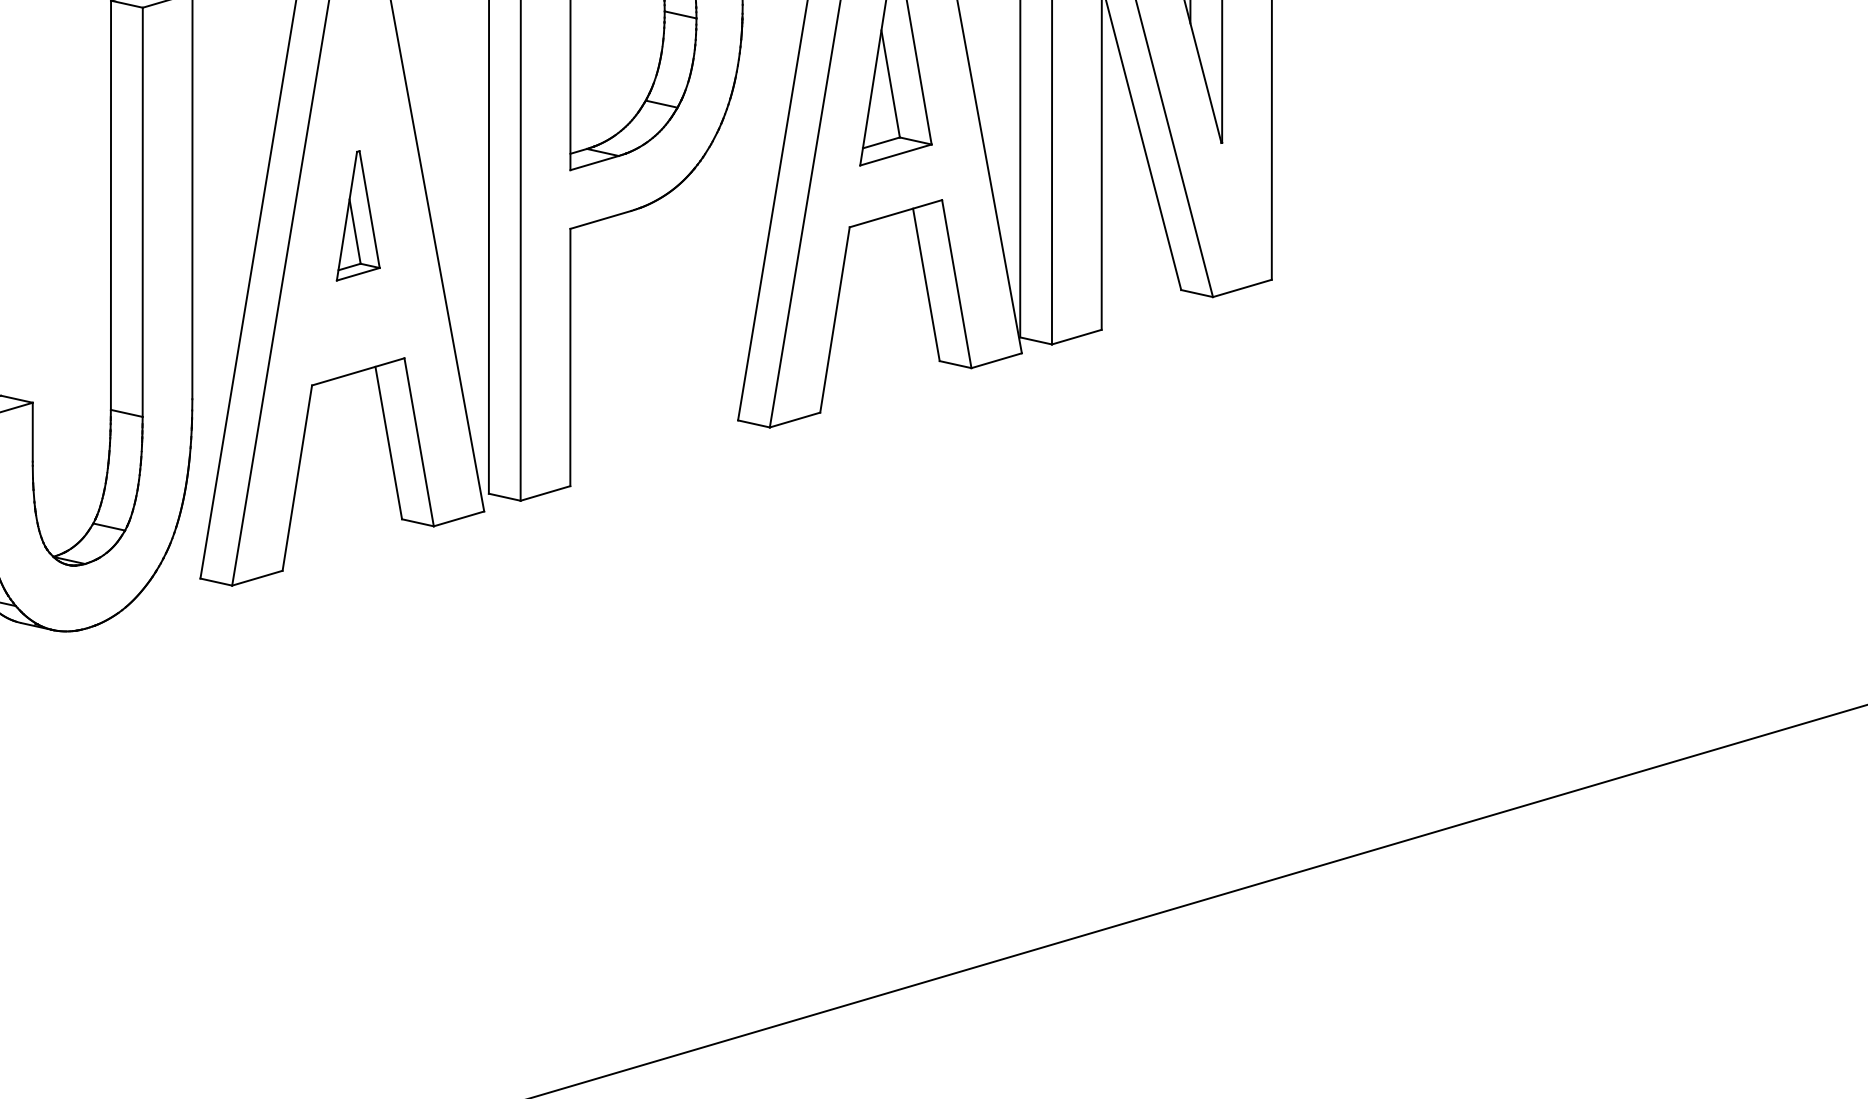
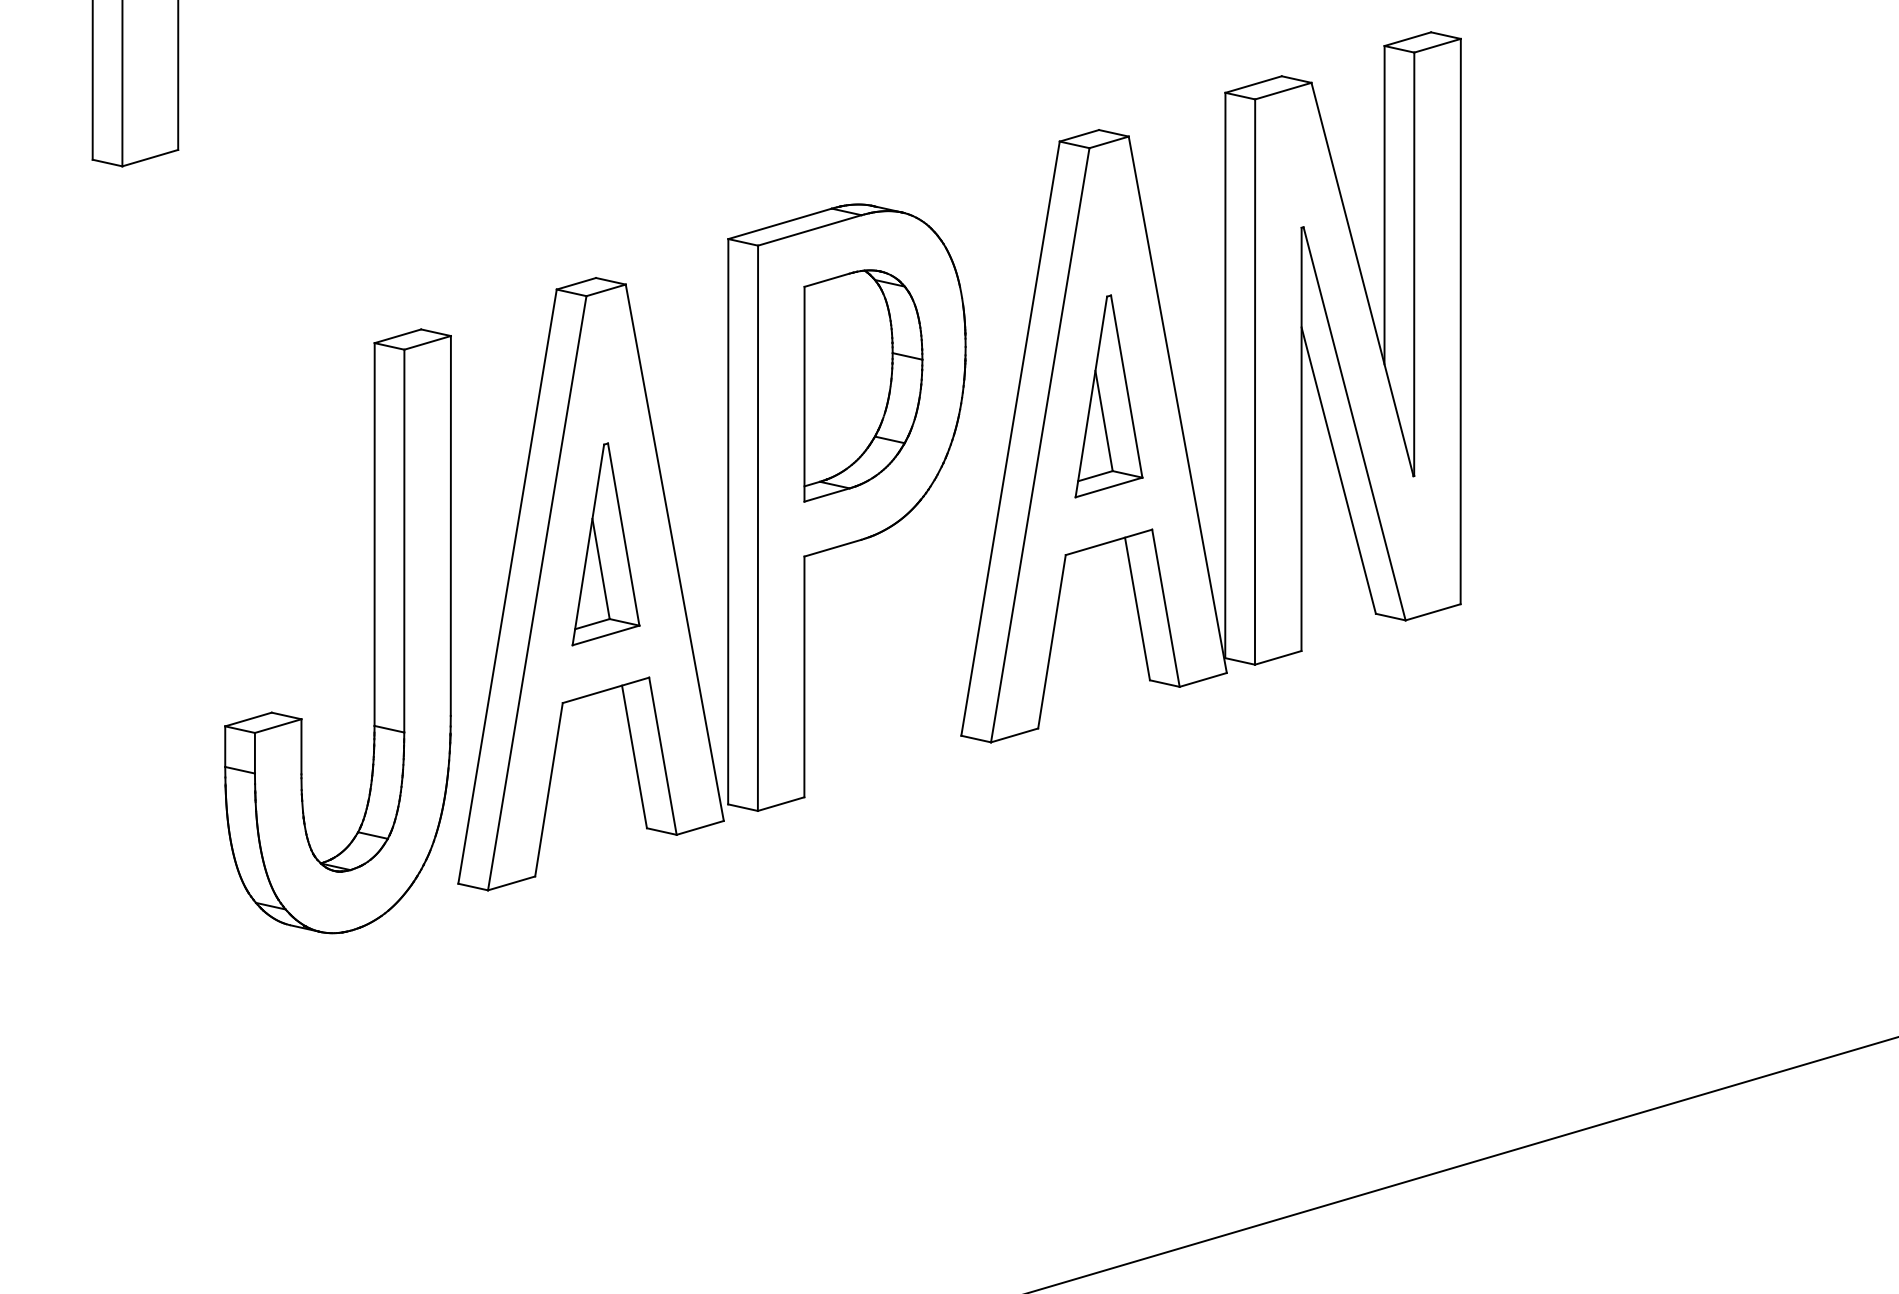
part: (357, 215) -> (605, 544), size x1.67

